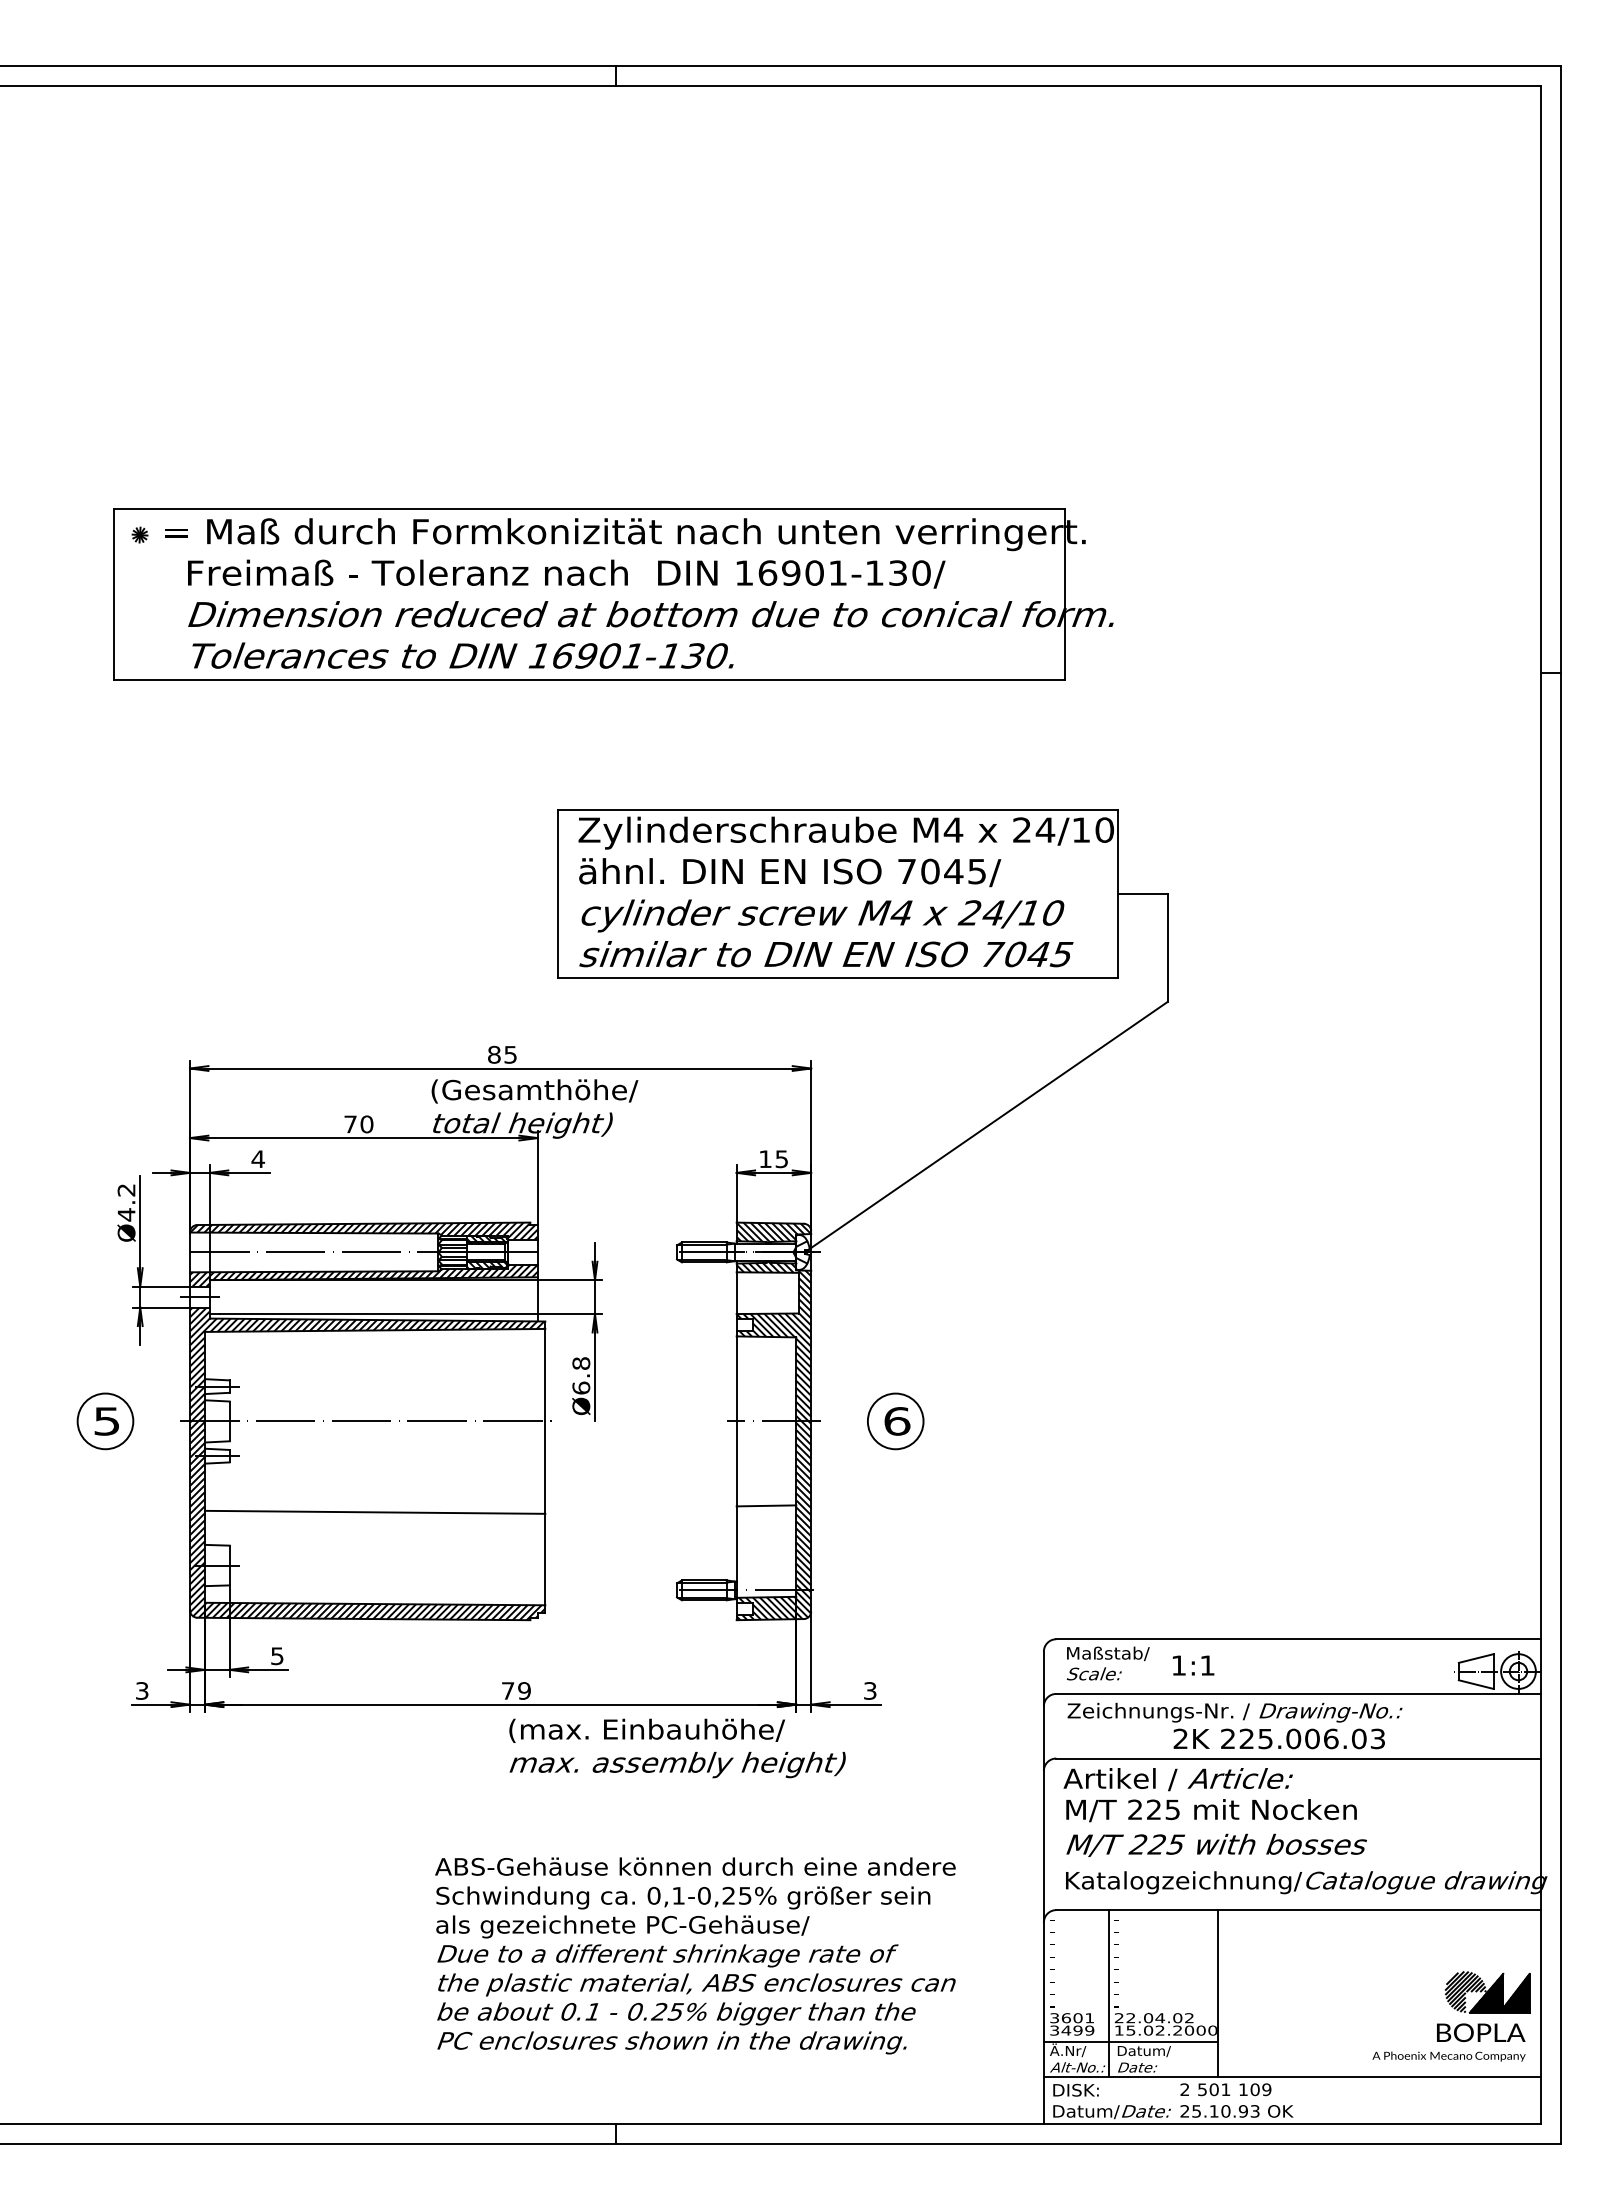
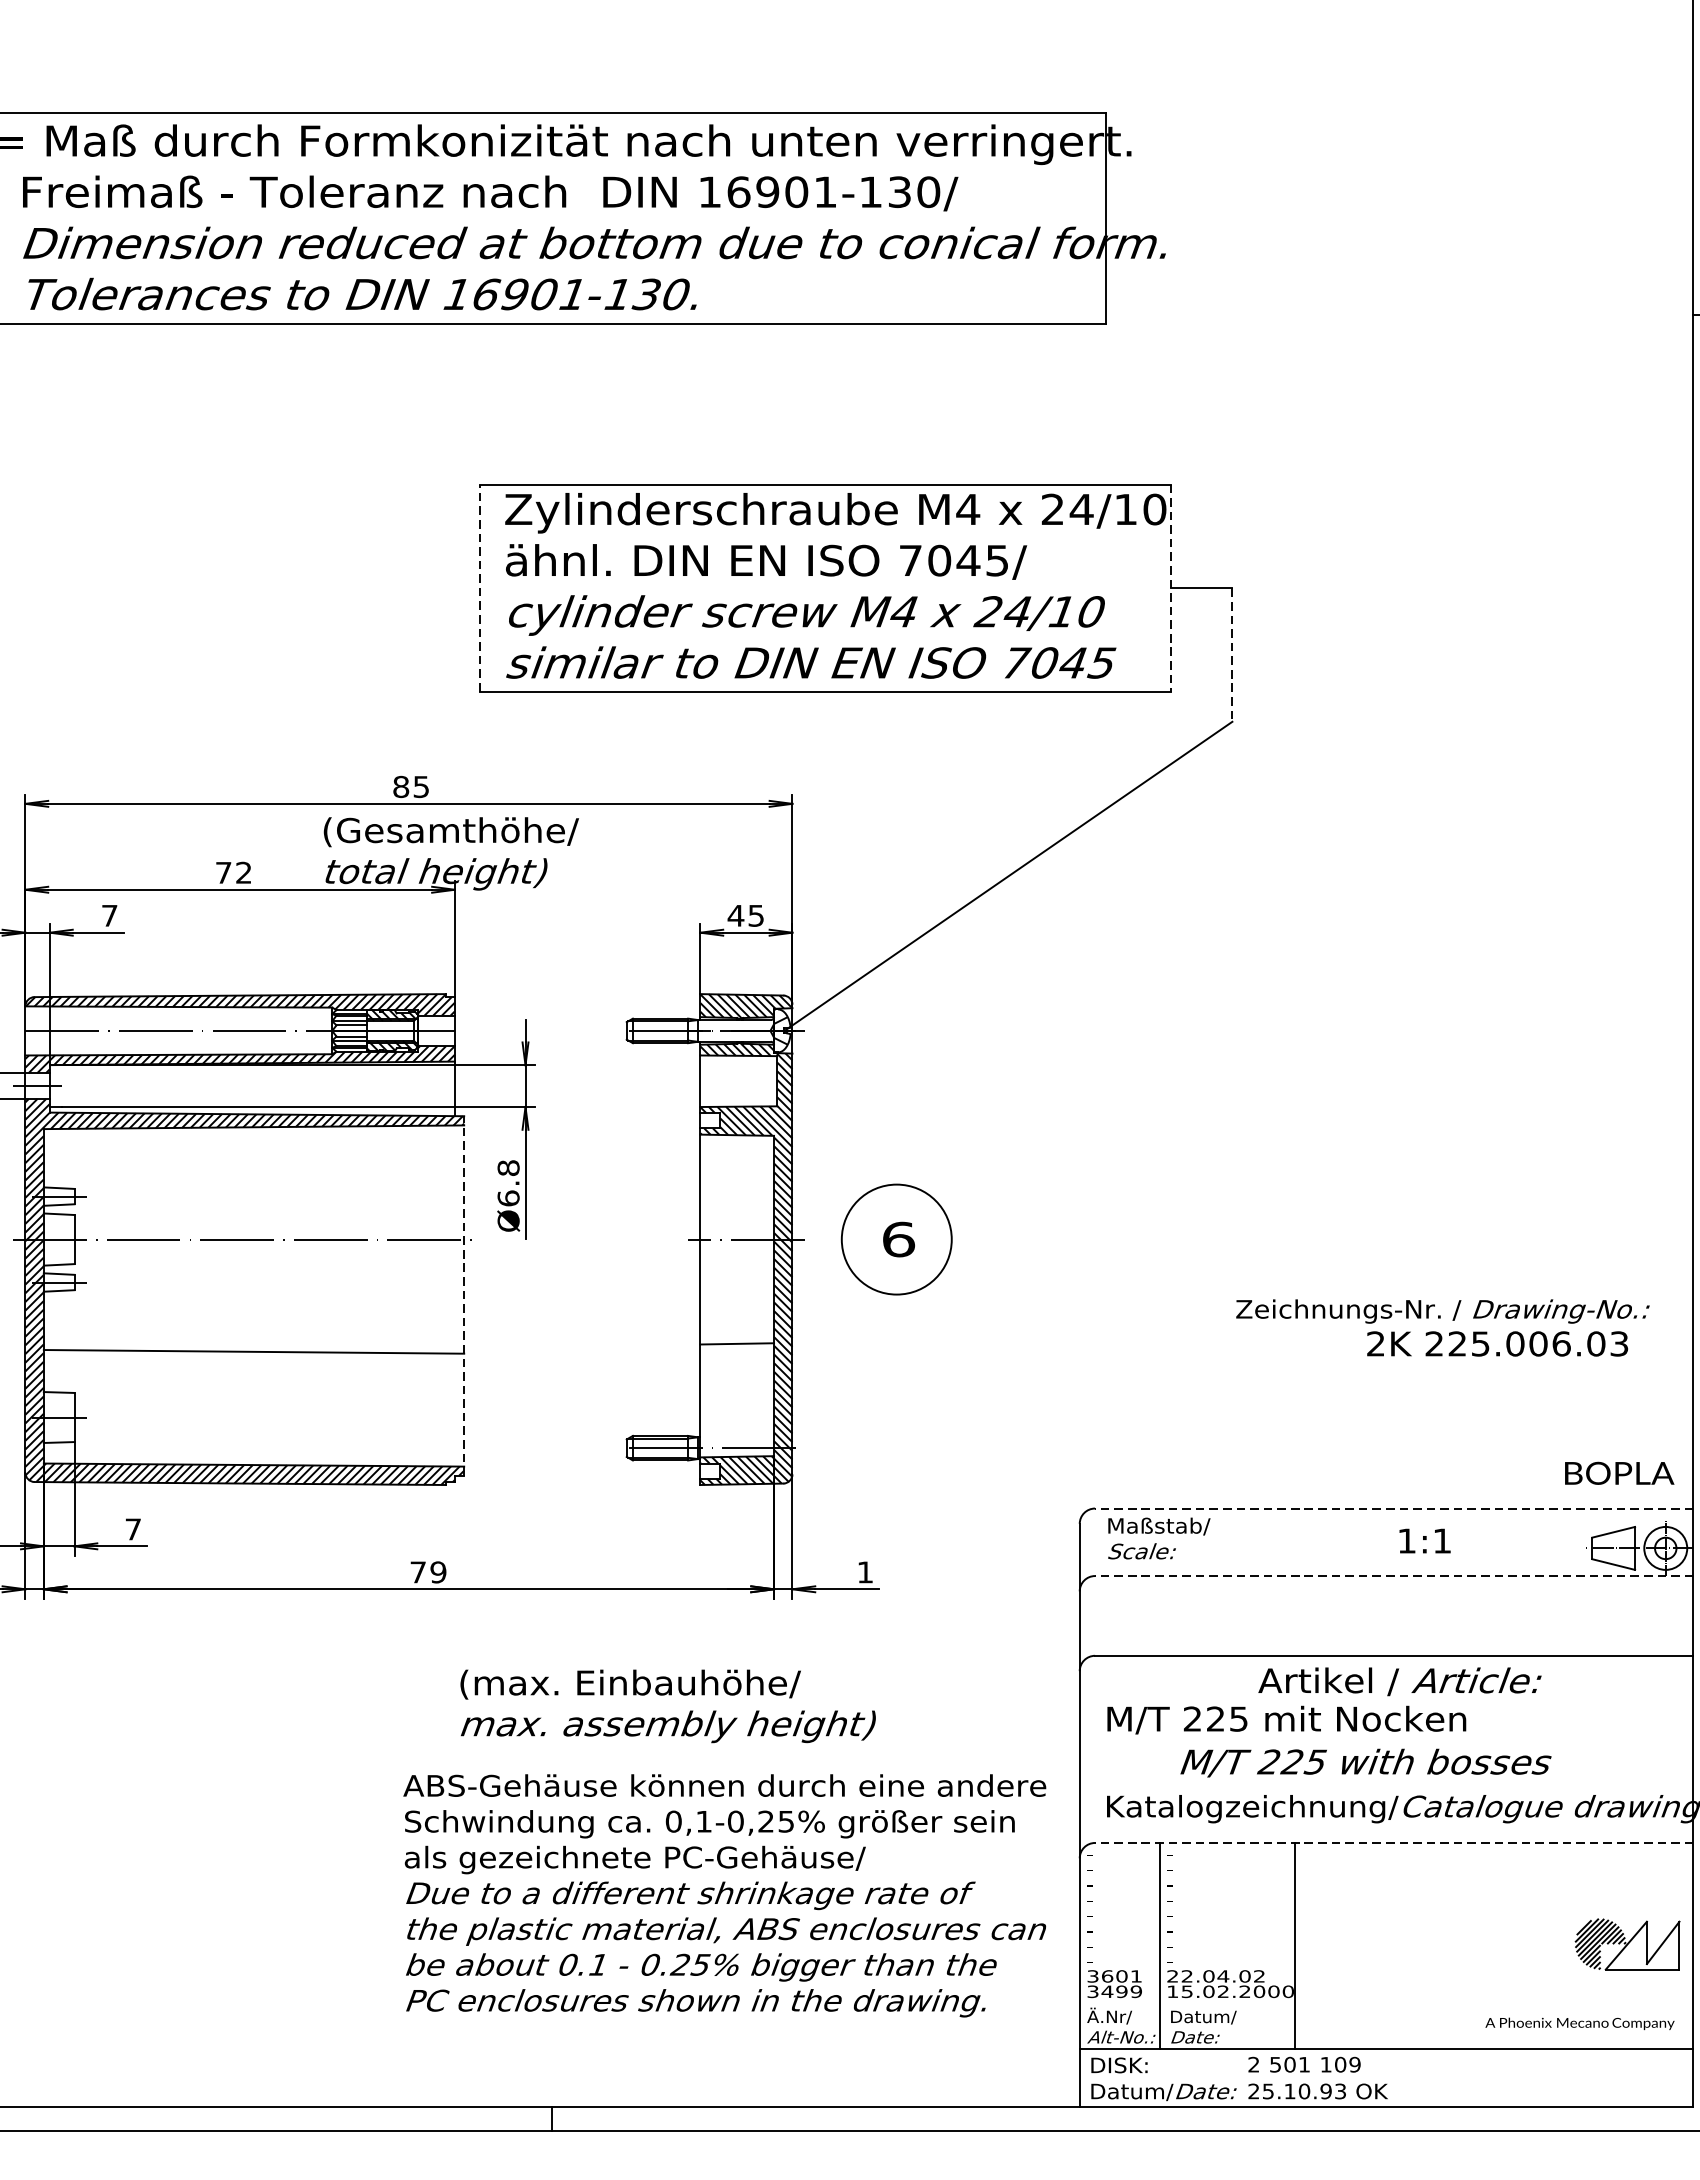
line: (558, 893) -> (480, 587), solid -> dashed
line: (1117, 893) -> (1170, 587), solid -> dashed
line: (1167, 948) -> (1232, 655), solid -> dashed
text: (366, 1124) -> (243, 872), 70 -> 72
text: (258, 1158) -> (110, 914), 4 -> 7
text: (765, 1158) -> (736, 914), 15 -> 45
circle: (895, 1421) -> (896, 1239), size x1.6
line: (545, 1467) -> (464, 1296), solid -> dashed
line: (1298, 1639) -> (1394, 1508), solid -> dashed
text: (277, 1656) -> (133, 1529), 5 -> 7
text: (1193, 1665) -> (1424, 1540), moved
text: (870, 1690) -> (865, 1571), 3 -> 1
line: (1298, 1693) -> (1394, 1575), solid -> dashed
text: (1234, 1725) -> (1442, 1327), moved
text: (677, 1748) -> (668, 1706), moved
text: (1177, 1779) -> (1399, 1681), moved
text: (1216, 1844) -> (1365, 1761), moved
line: (1298, 1910) -> (1394, 1843), solid -> dashed
text: (695, 1955) -> (724, 1895), moved
hatch: (1499, 1992) -> (1642, 1944), removed
text: (1481, 2032) -> (1620, 1473), moved
line: (1130, 2041) -> (1186, 2005), removed

